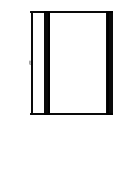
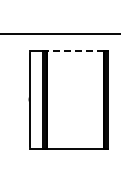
line: (78, 11) -> (75, 50), solid -> dashed

